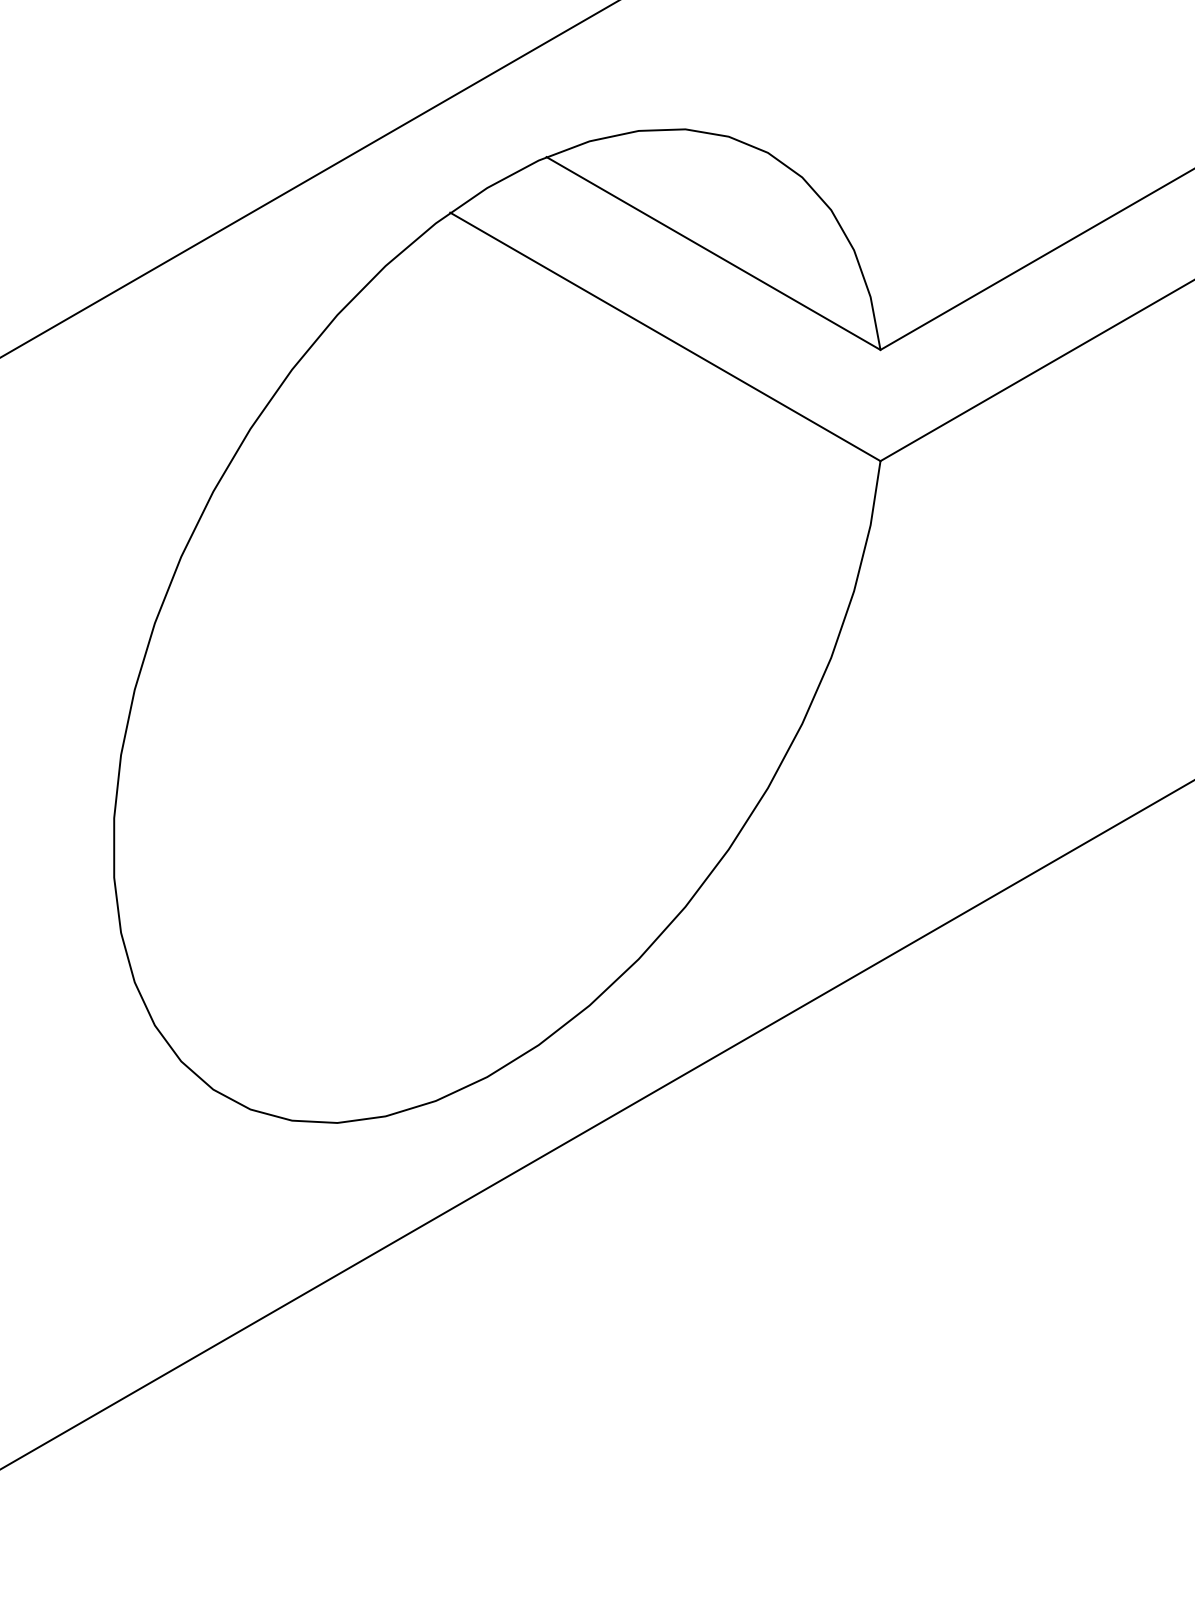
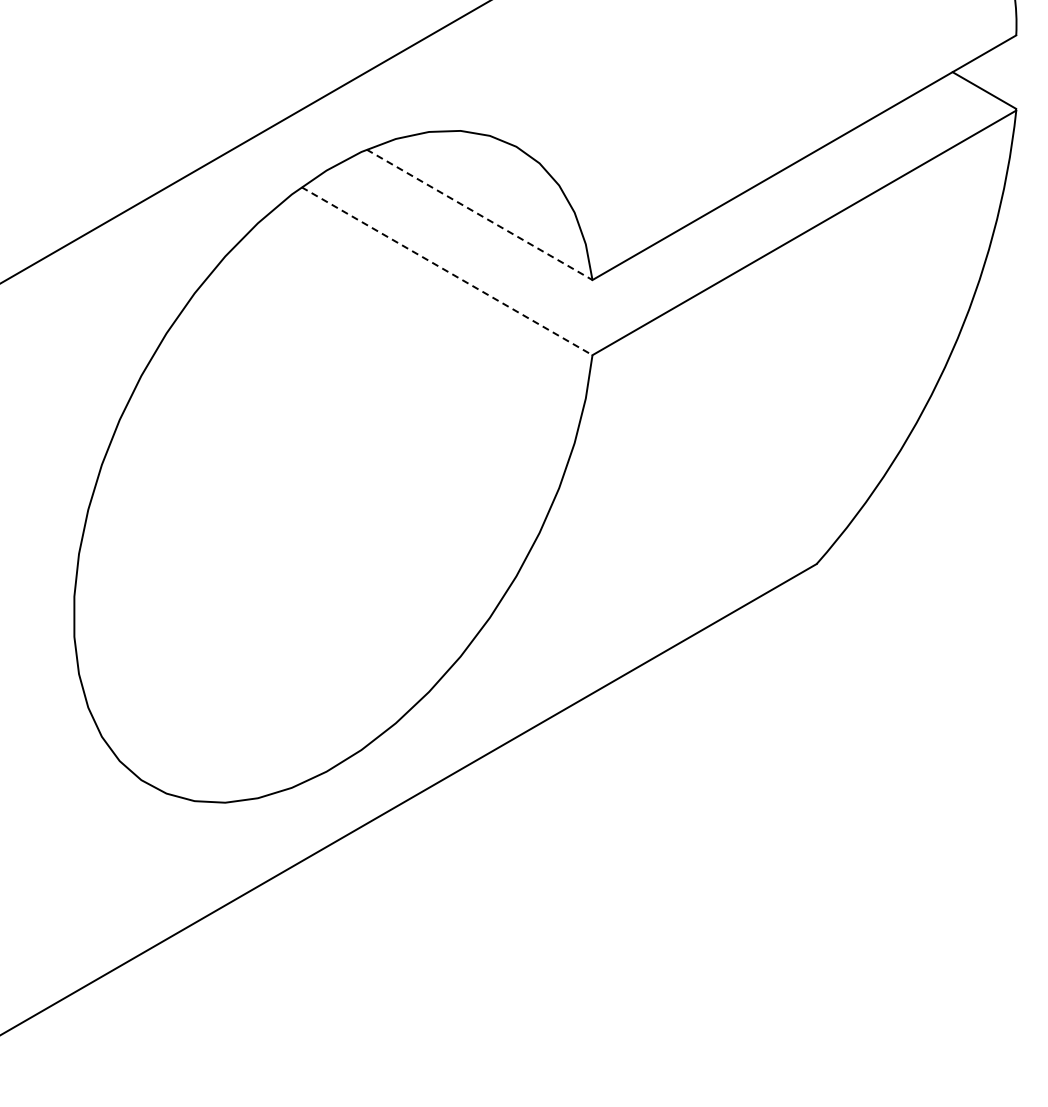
line: (714, 254) -> (480, 215), solid -> dashed
line: (666, 337) -> (447, 271), solid -> dashed

